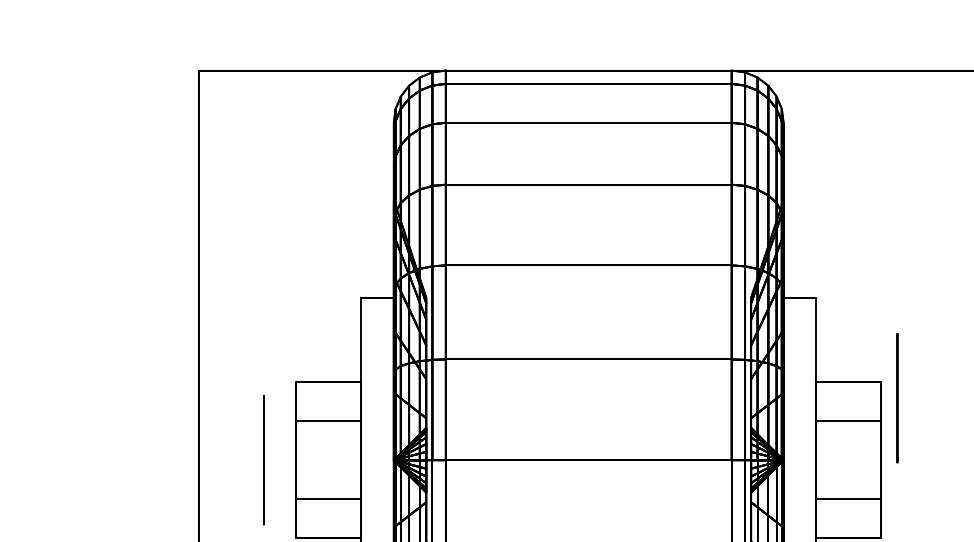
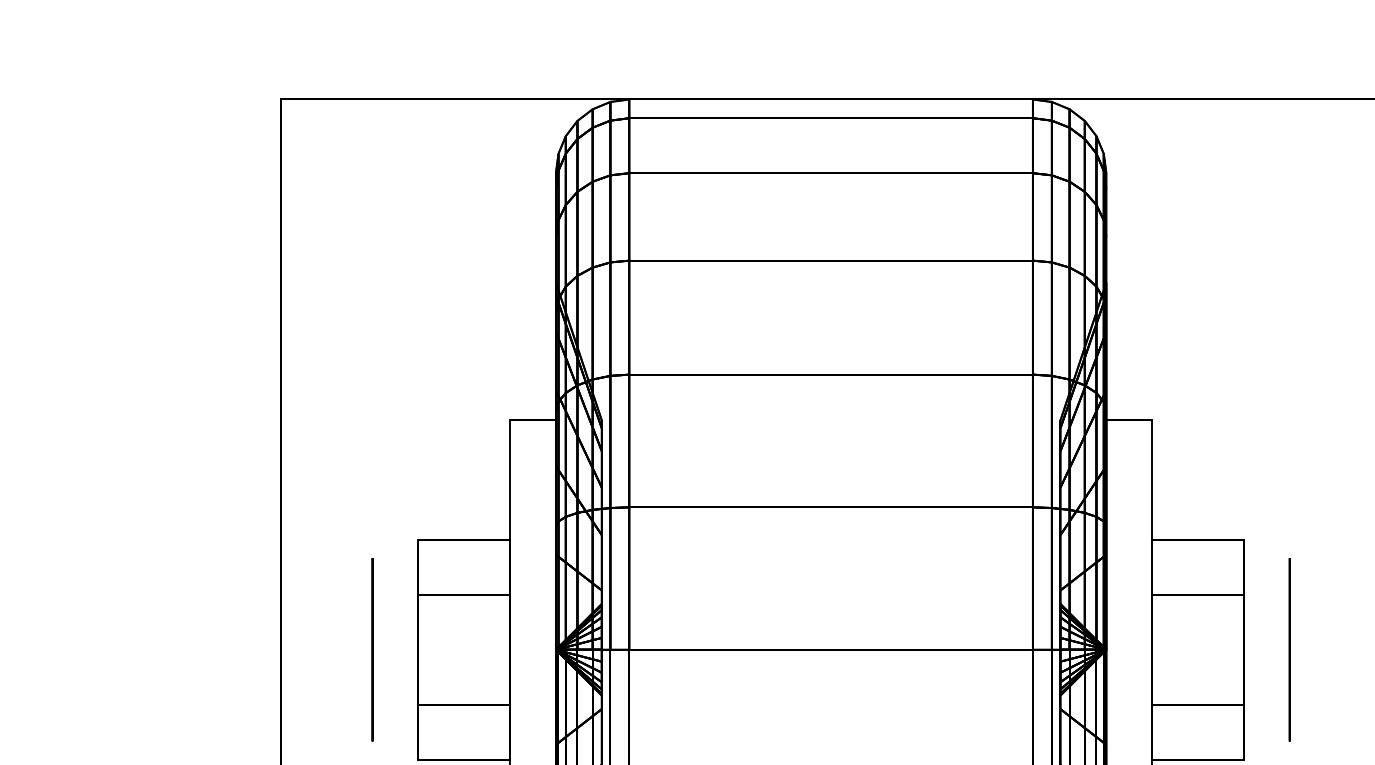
circle: (897, 398) -> (1289, 650), moved

